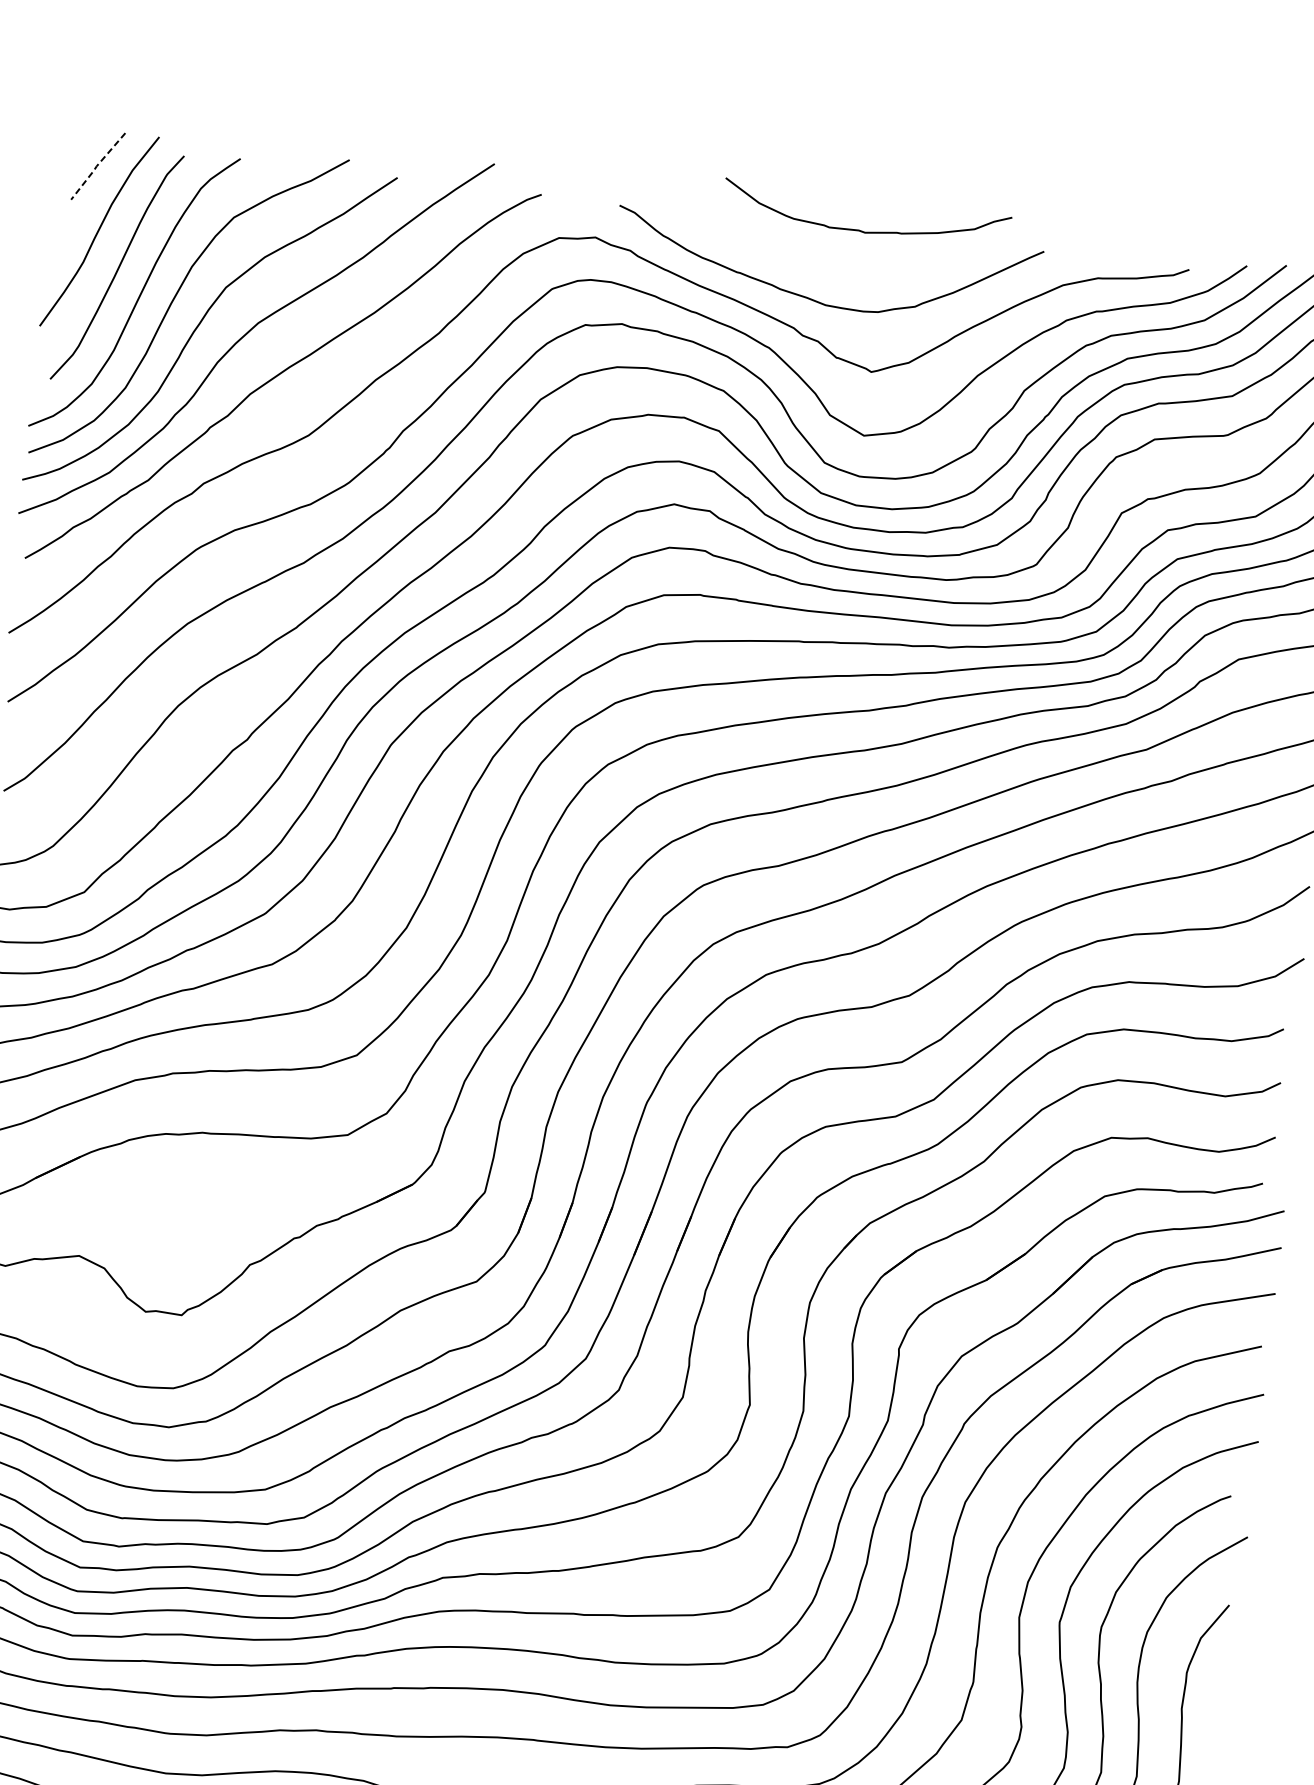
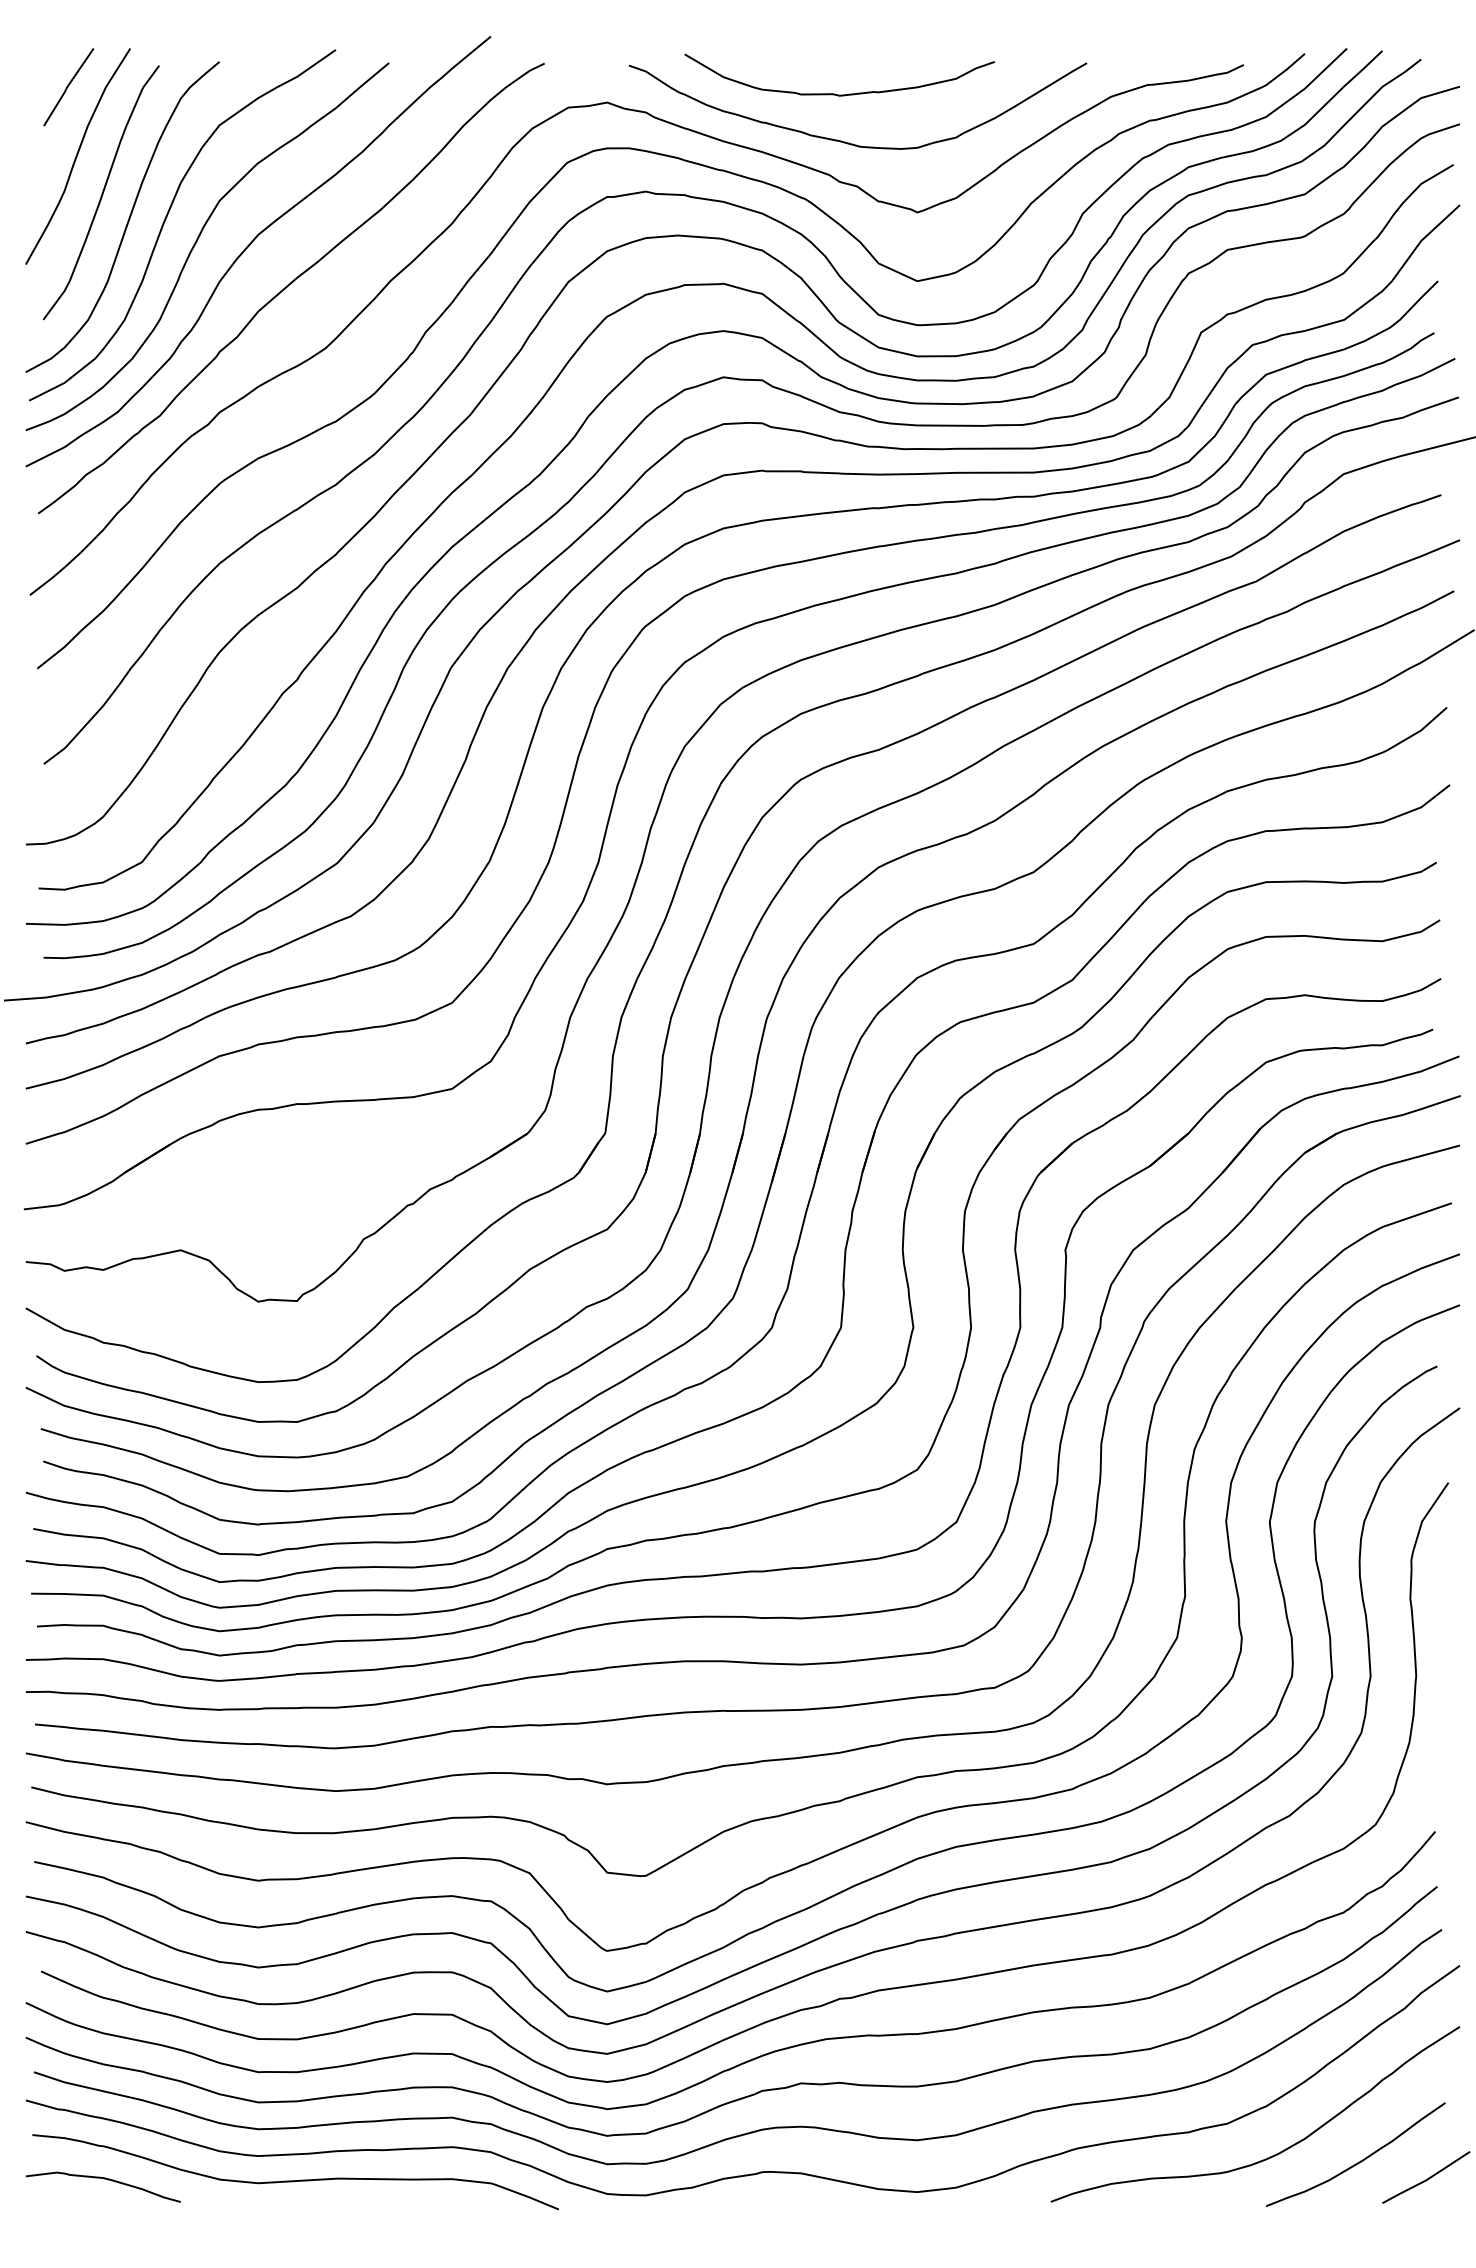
line: (97, 166) -> (67, 87), dashed -> solid
curve: (861, 230) -> (835, 93), moved

